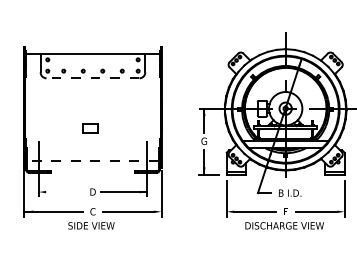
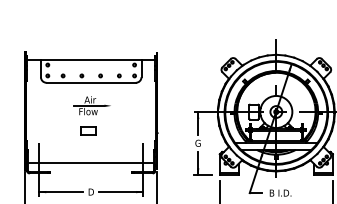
line: (92, 78) -> (90, 82), dashed -> solid
part: (93, 102) -> (91, 106), added
line: (92, 161) -> (90, 162), dashed -> solid
line: (61, 192) -> (60, 192), added

